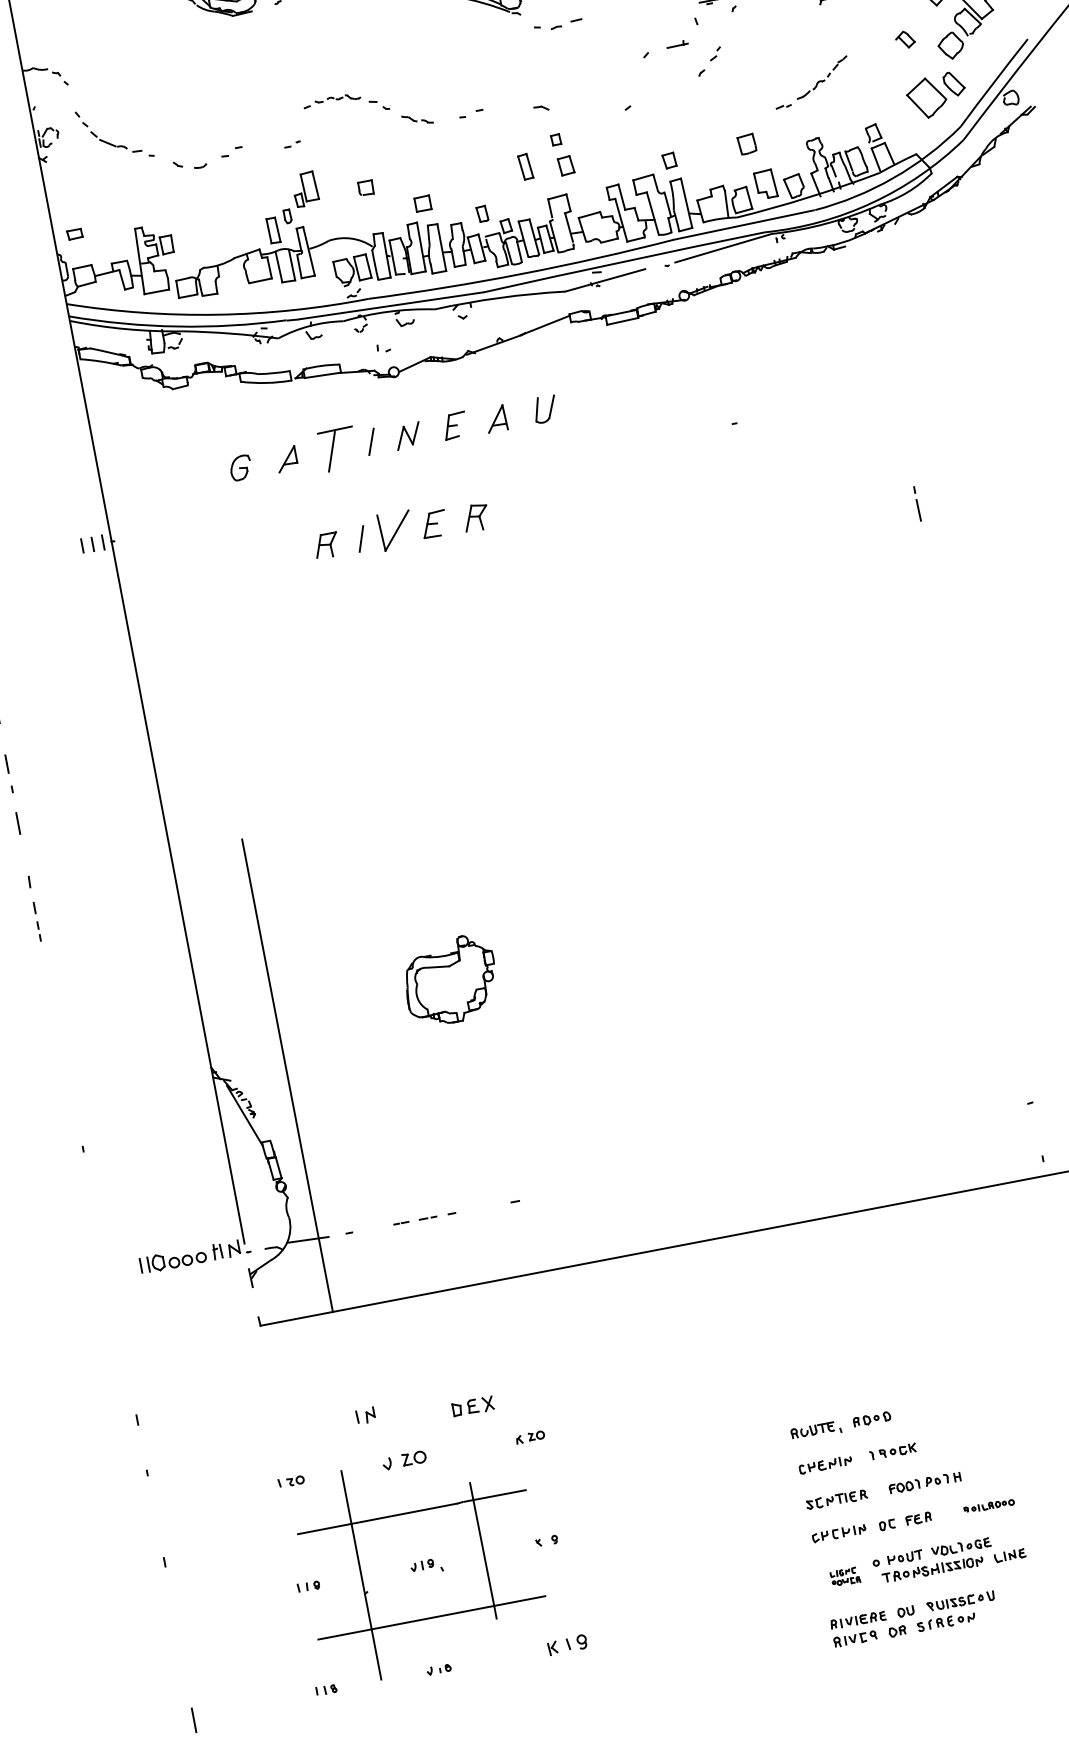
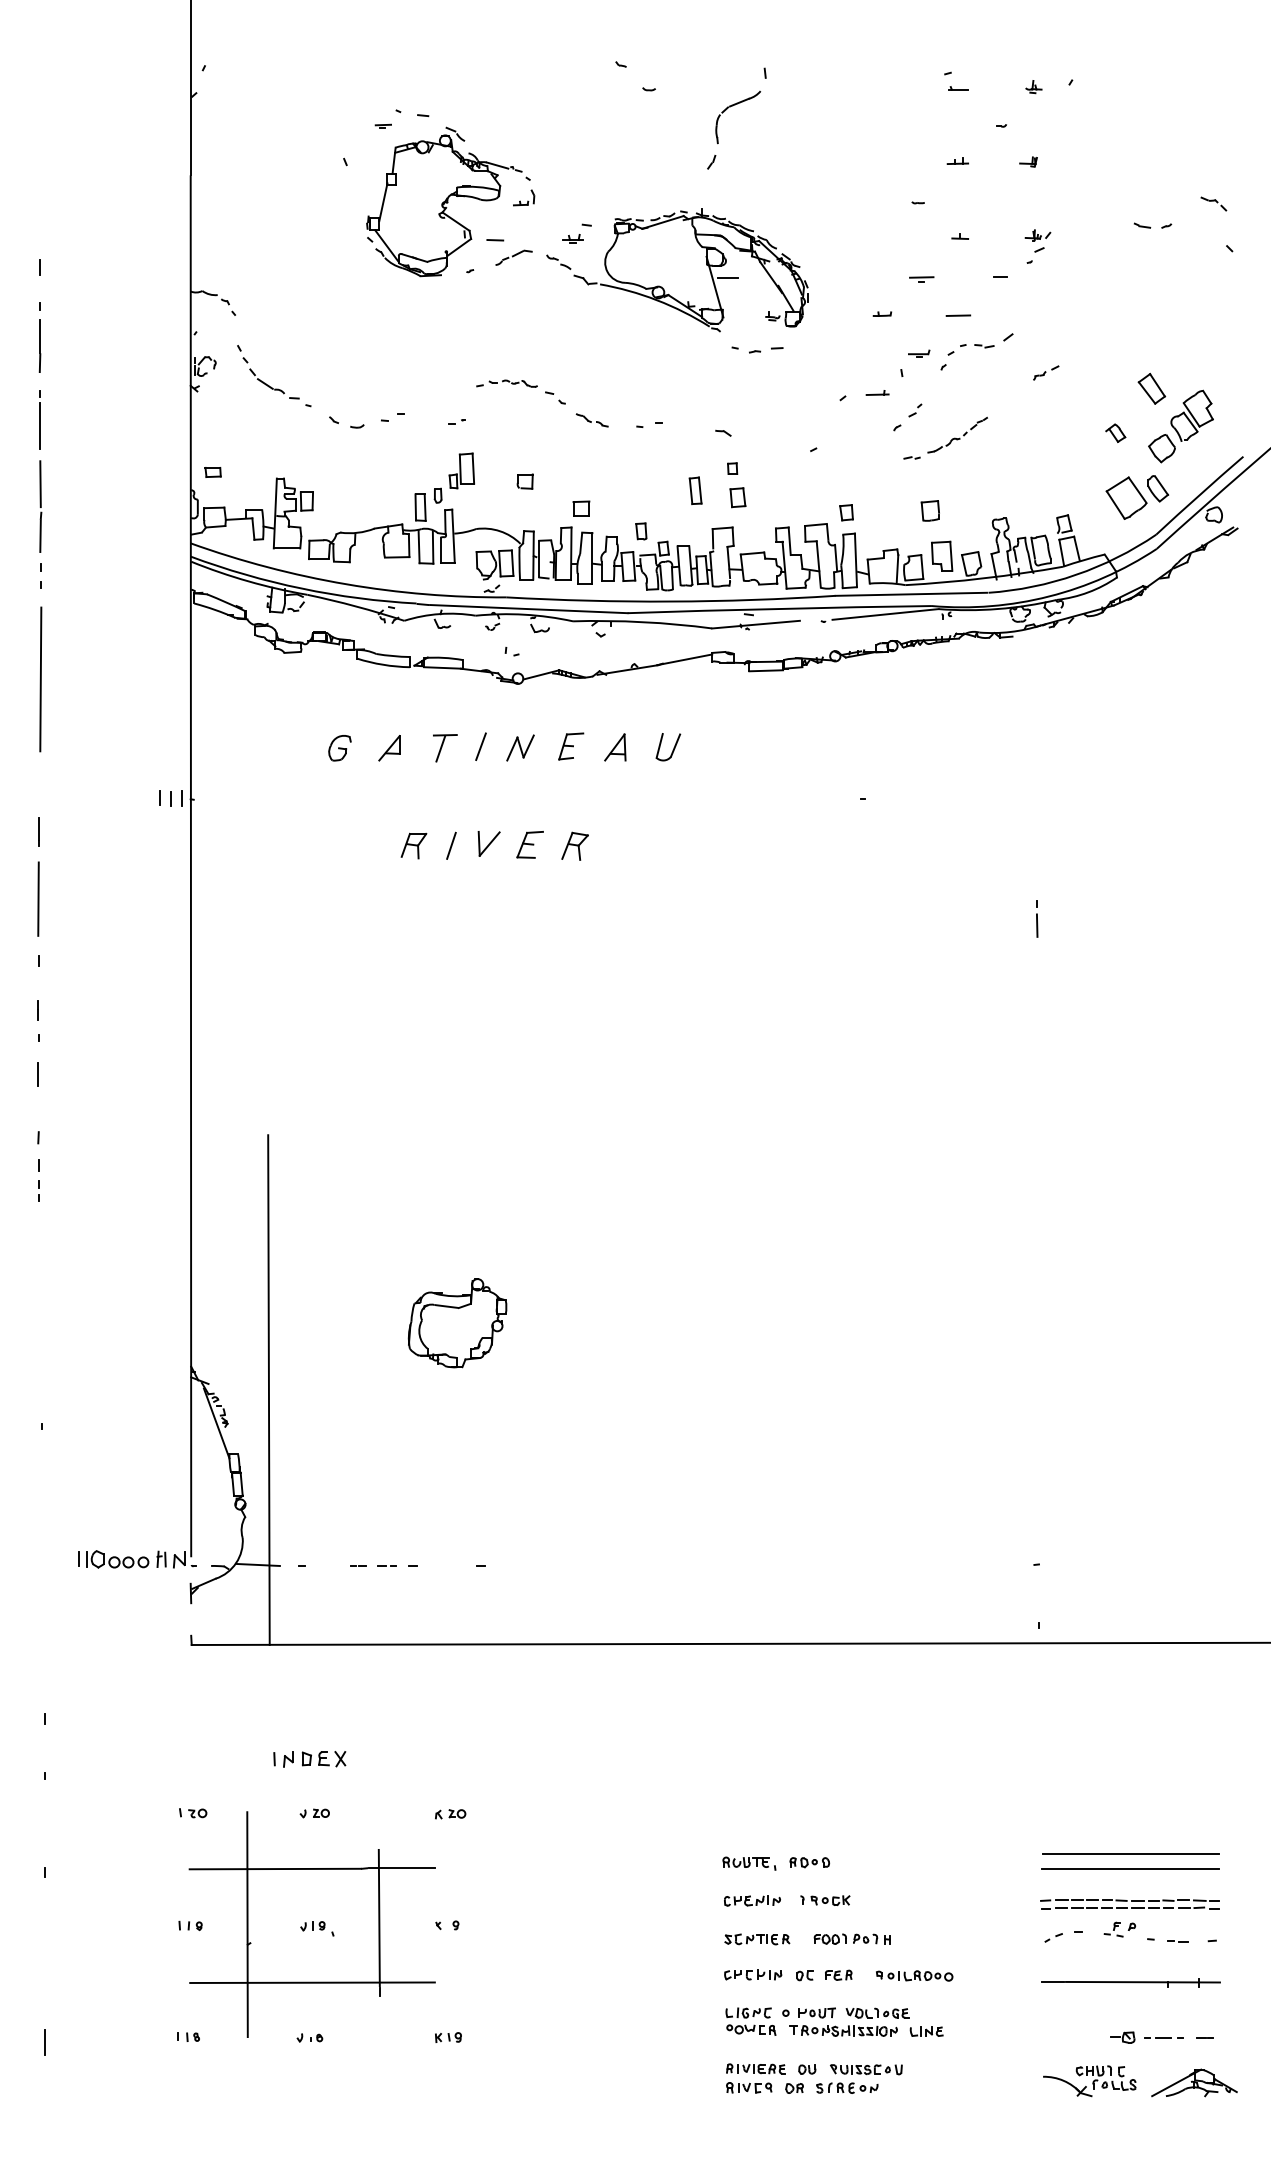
part: (811, 81) -> (945, 437), moved
part: (338, 449) -> (445, 748), size x0.62
part: (395, 530) -> (488, 843), size x0.62
part: (472, 1407) -> (323, 1759), moved
part: (404, 1460) -> (314, 1813), size x0.62
part: (988, 1505) -> (914, 1975), size x1.43
part: (844, 1577) -> (750, 2021), size x1.67
part: (567, 1644) -> (448, 2037), size x0.62

